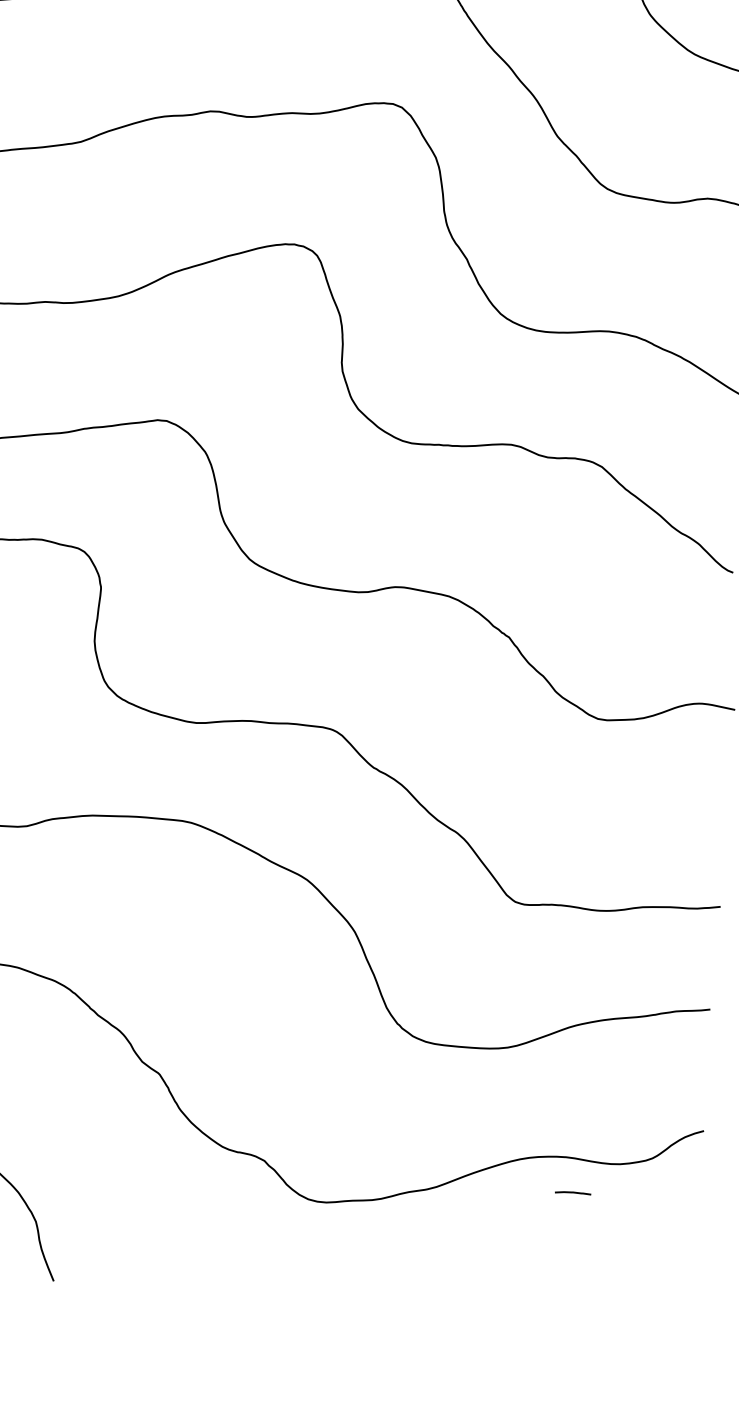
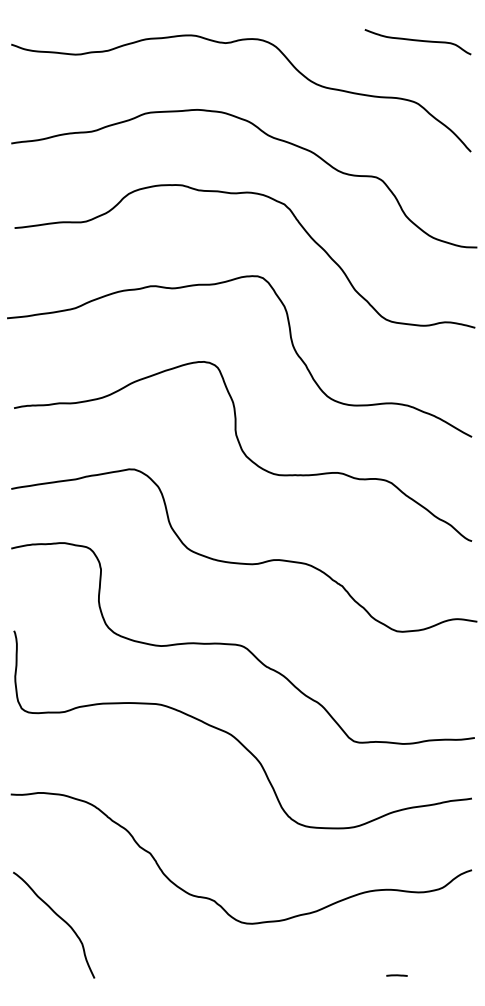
line: (572, 1192) -> (396, 975), moved

